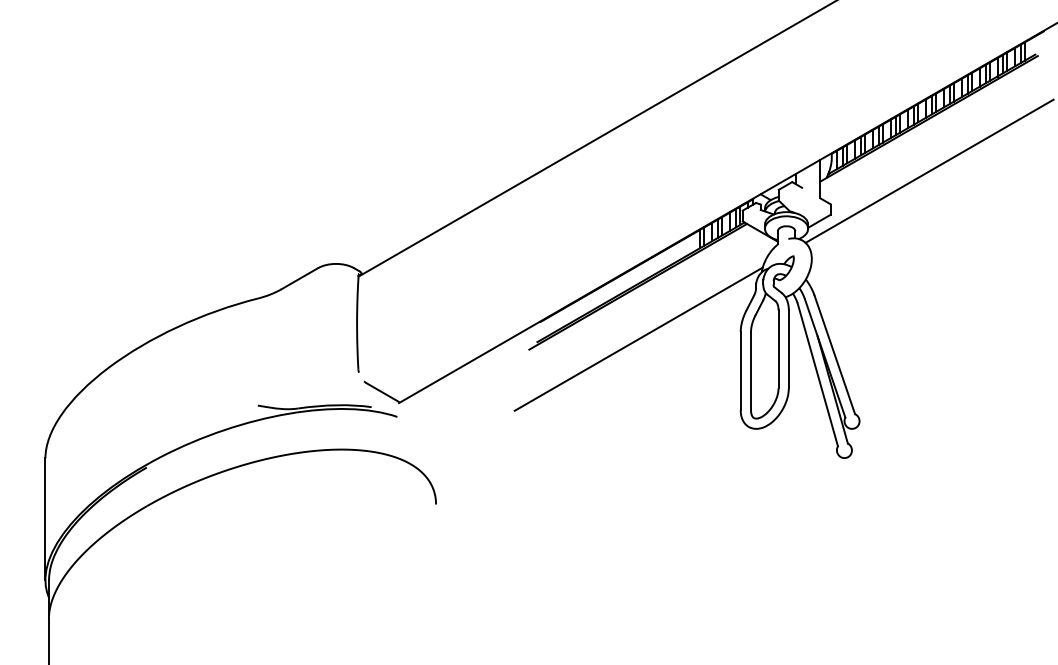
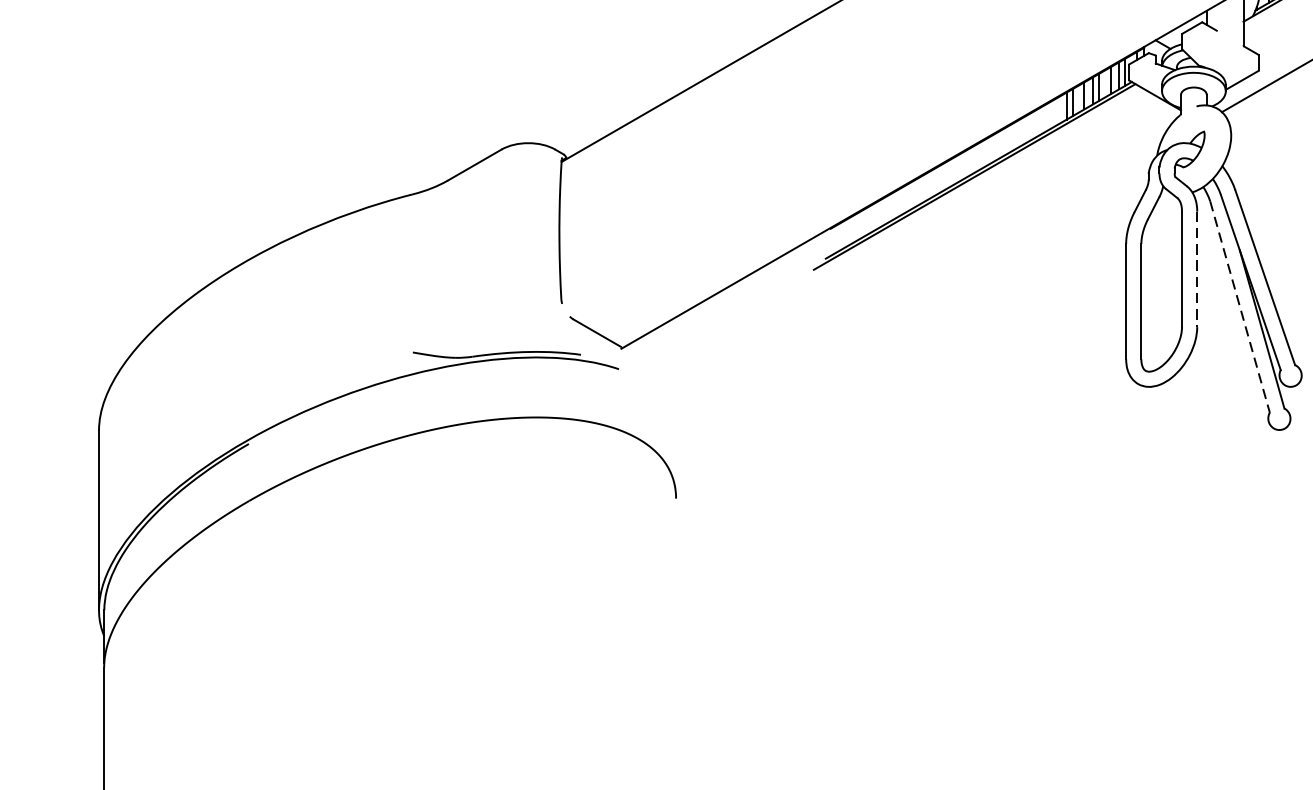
line: (638, 338) -> (975, 253), removed
line: (788, 349) -> (1196, 269), solid -> dashed
line: (817, 375) -> (1239, 308), solid -> dashed

